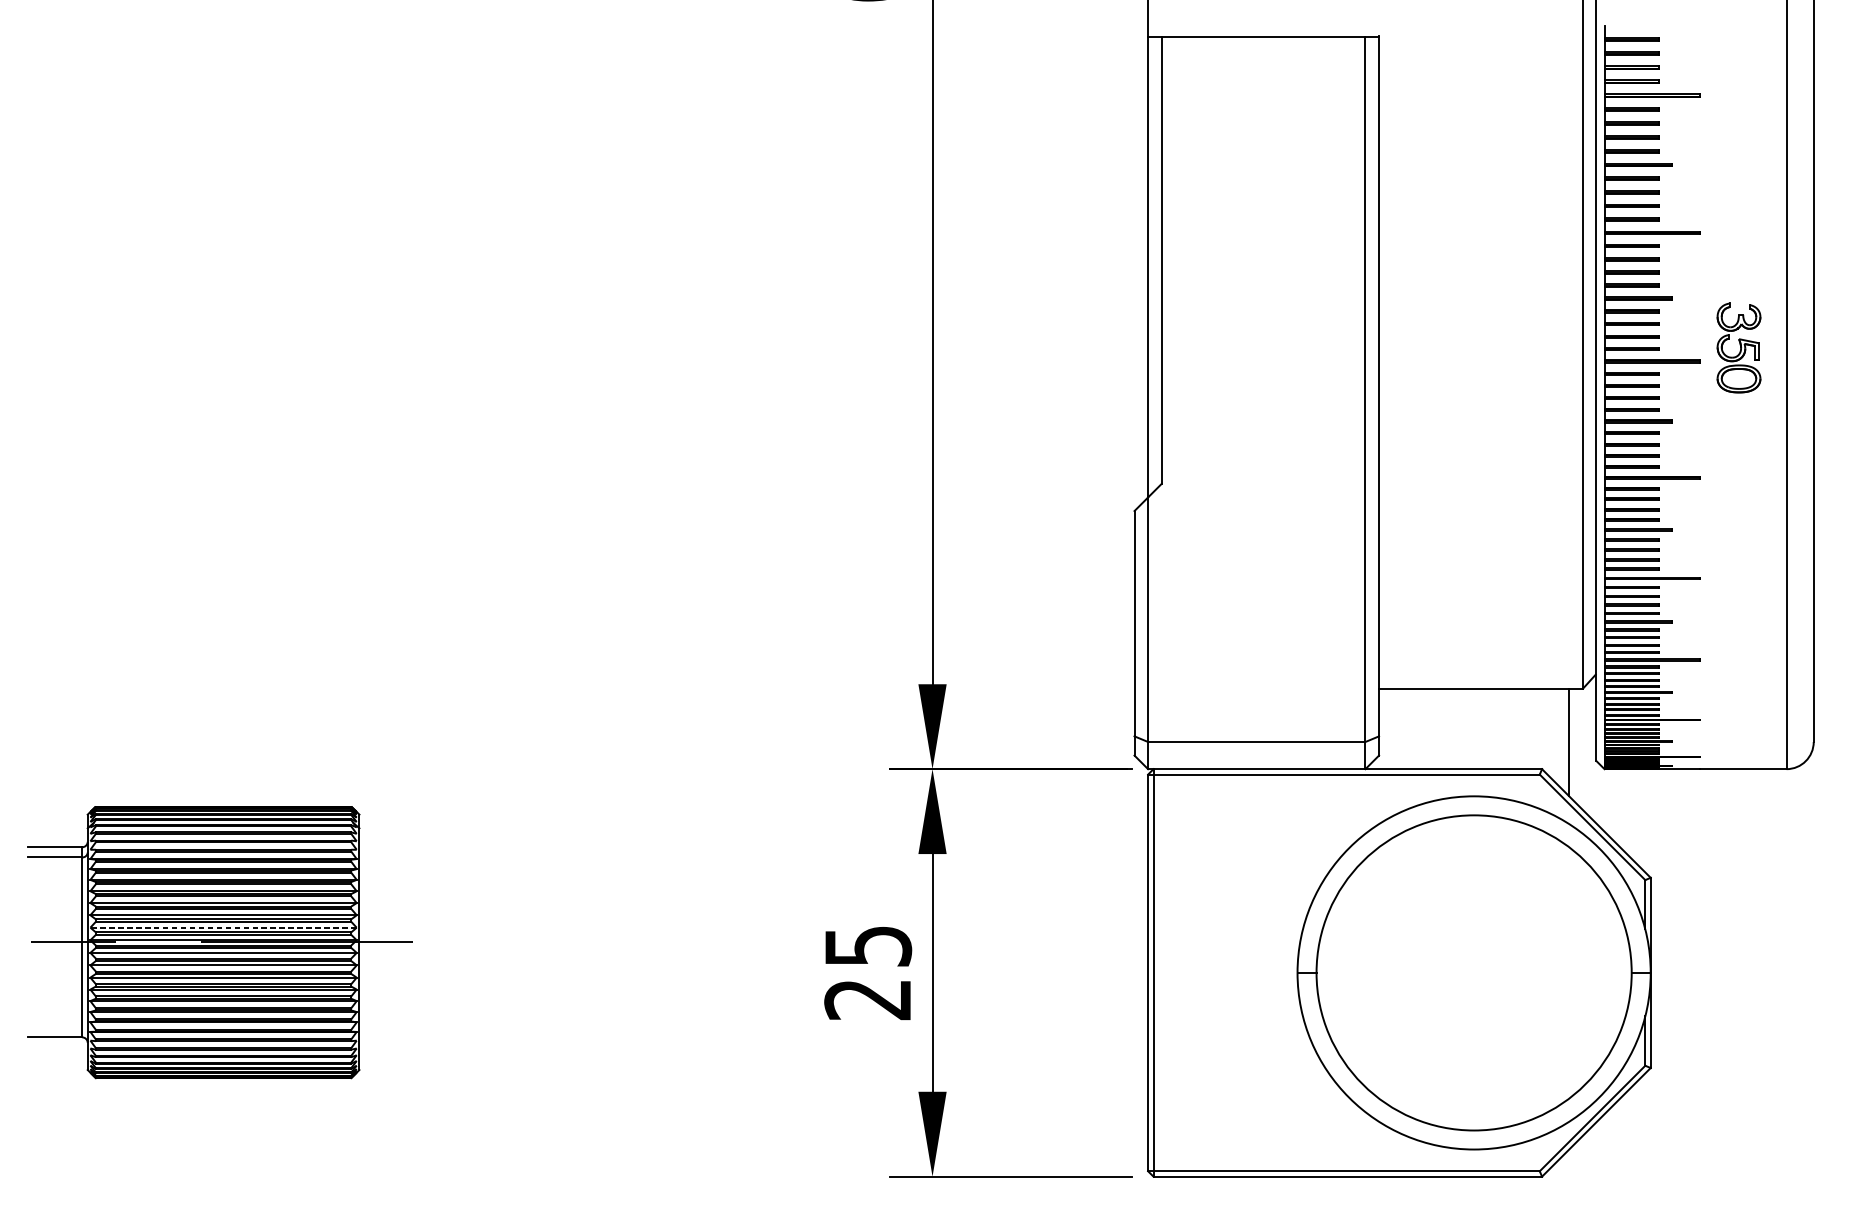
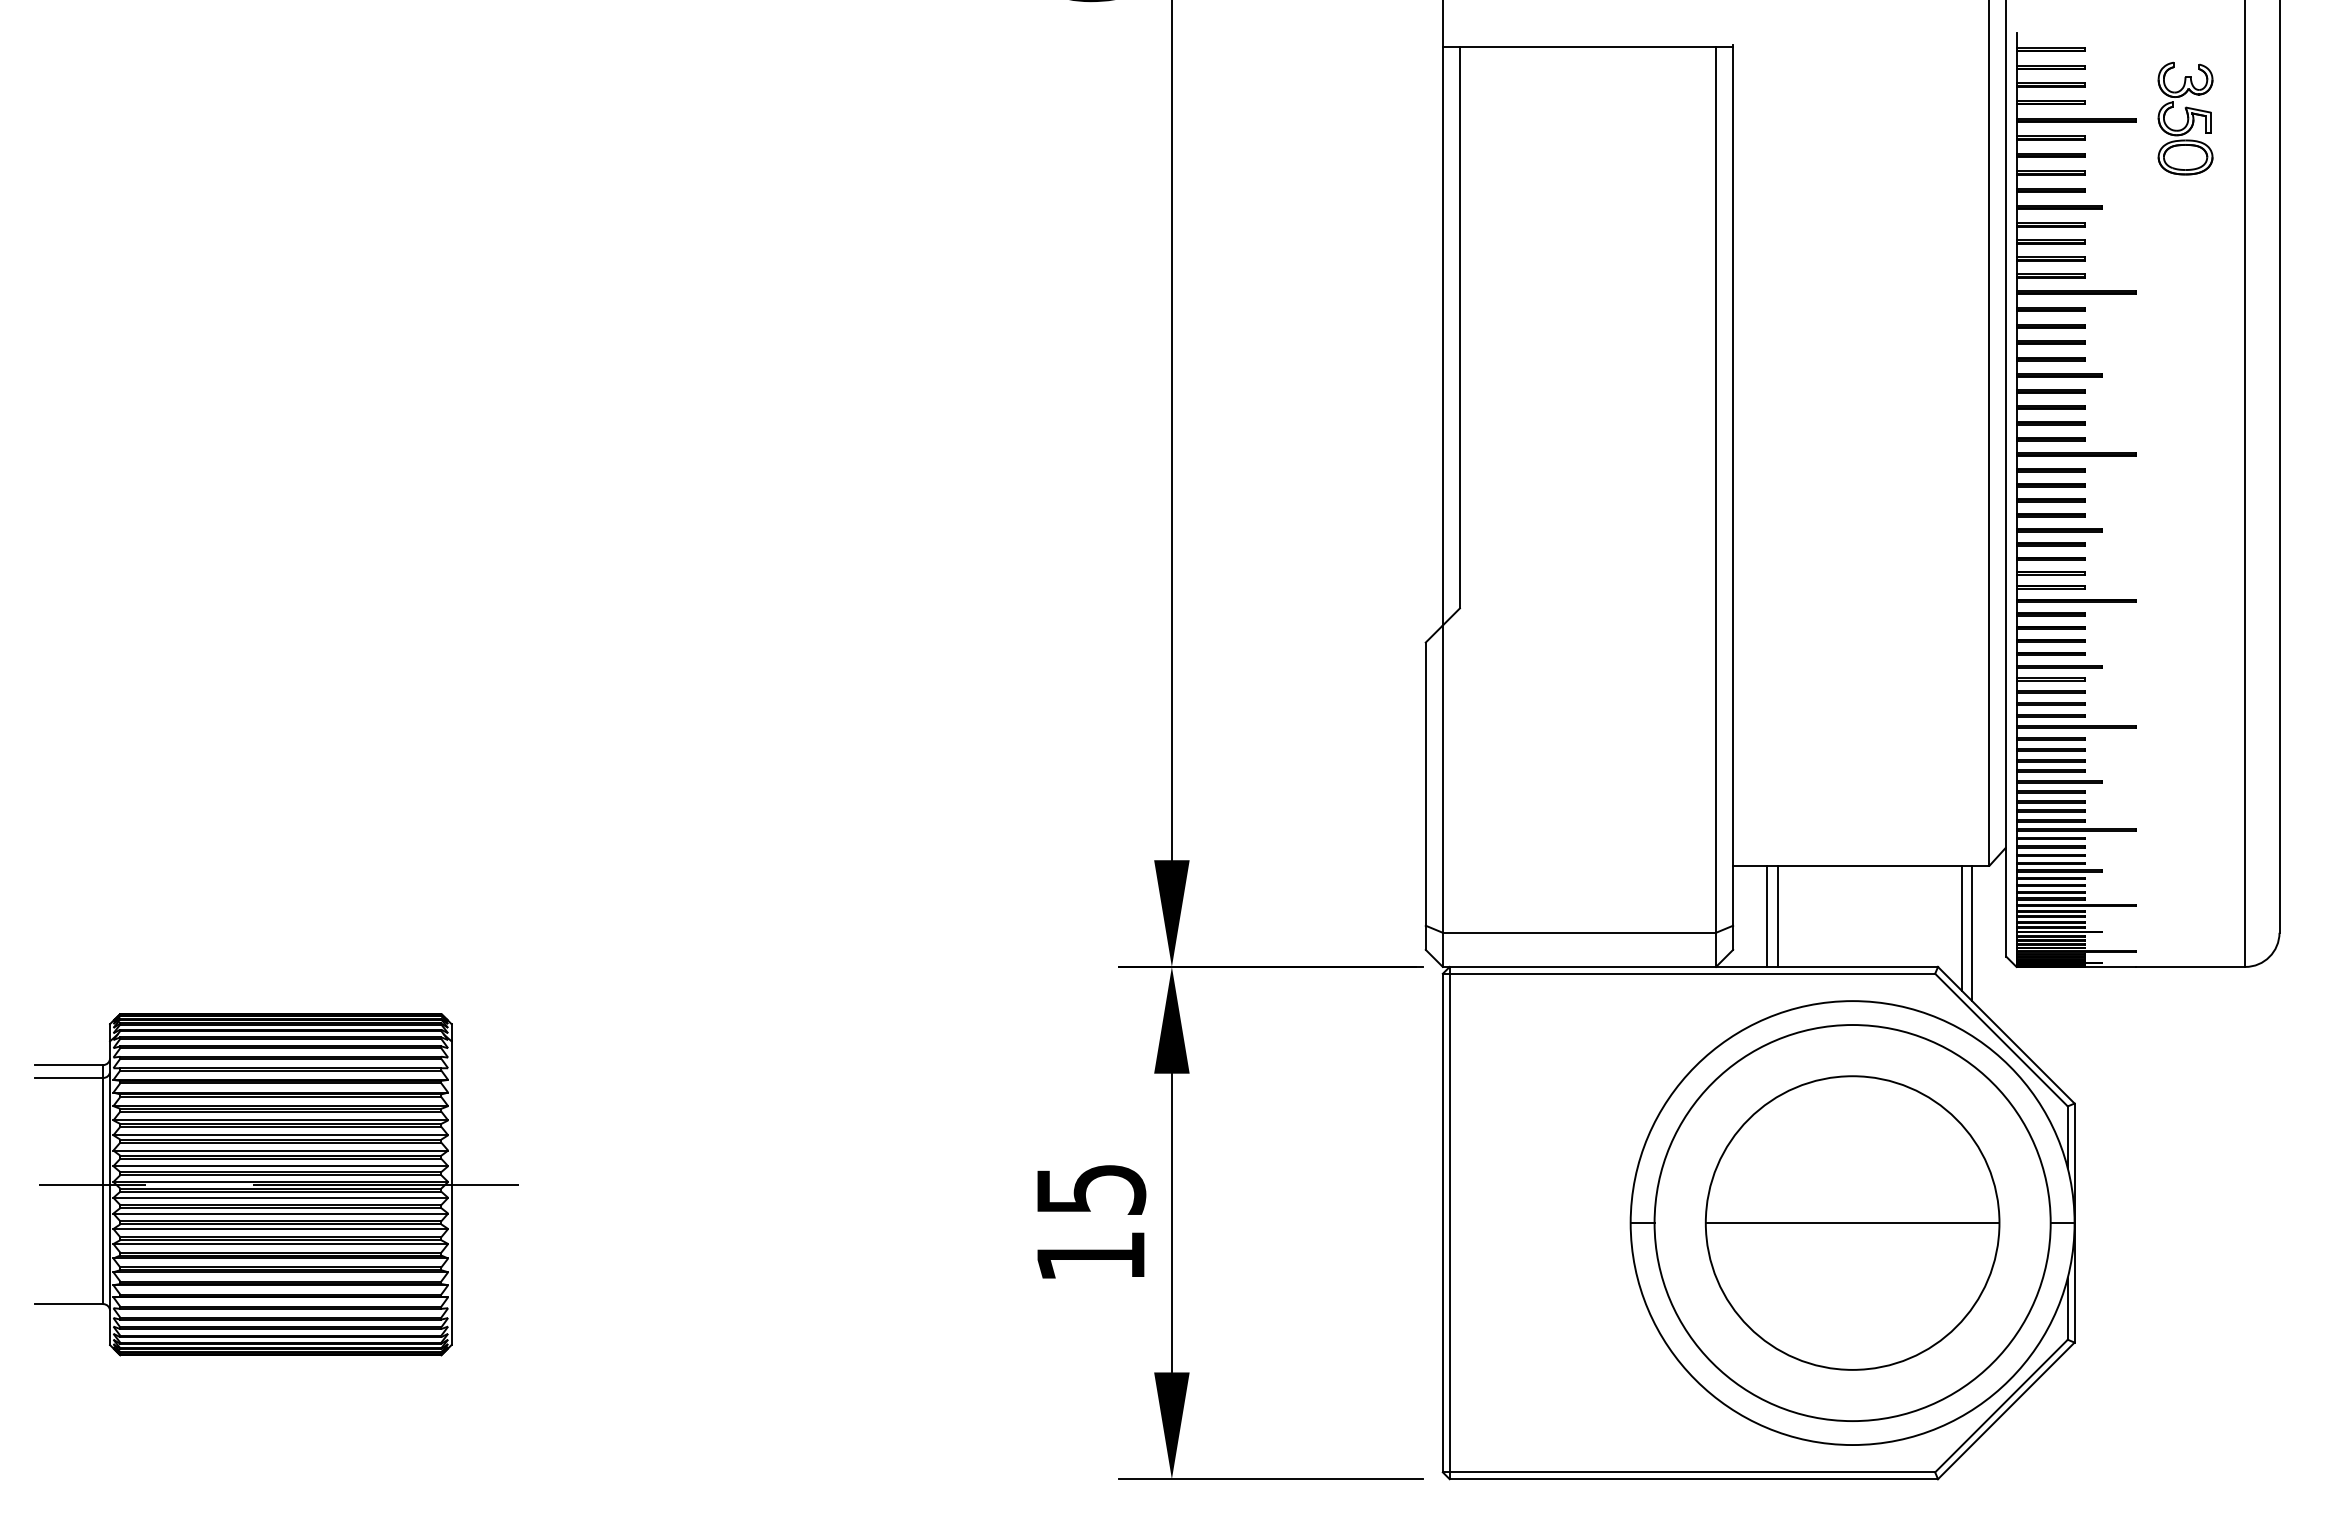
part: (1738, 347) -> (2185, 118), moved
line: (1406, 729) -> (1767, 916), added
line: (1414, 729) -> (1777, 916), added
line: (1560, 738) -> (1961, 928), added
line: (223, 927) -> (280, 1166), dashed -> solid
part: (1474, 972) -> (1852, 1222), added
text: (866, 1000) -> (1089, 1257), 25 -> 15

